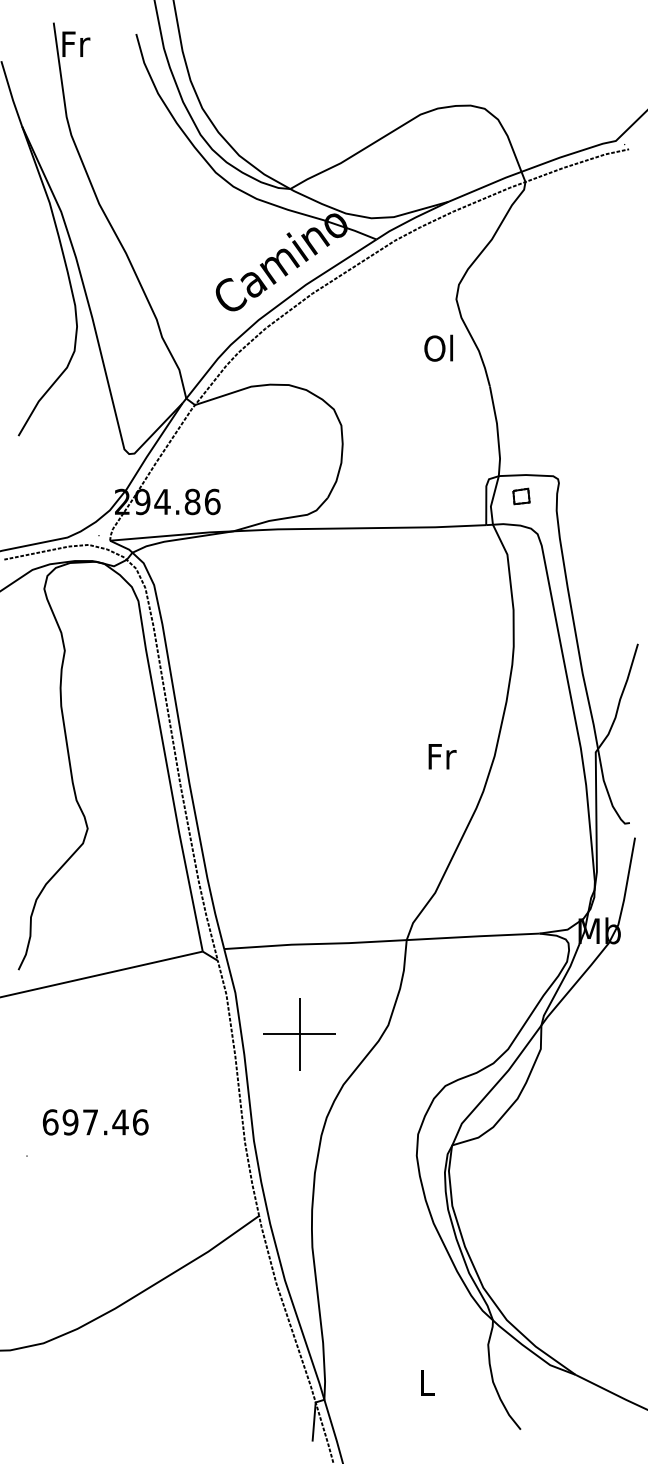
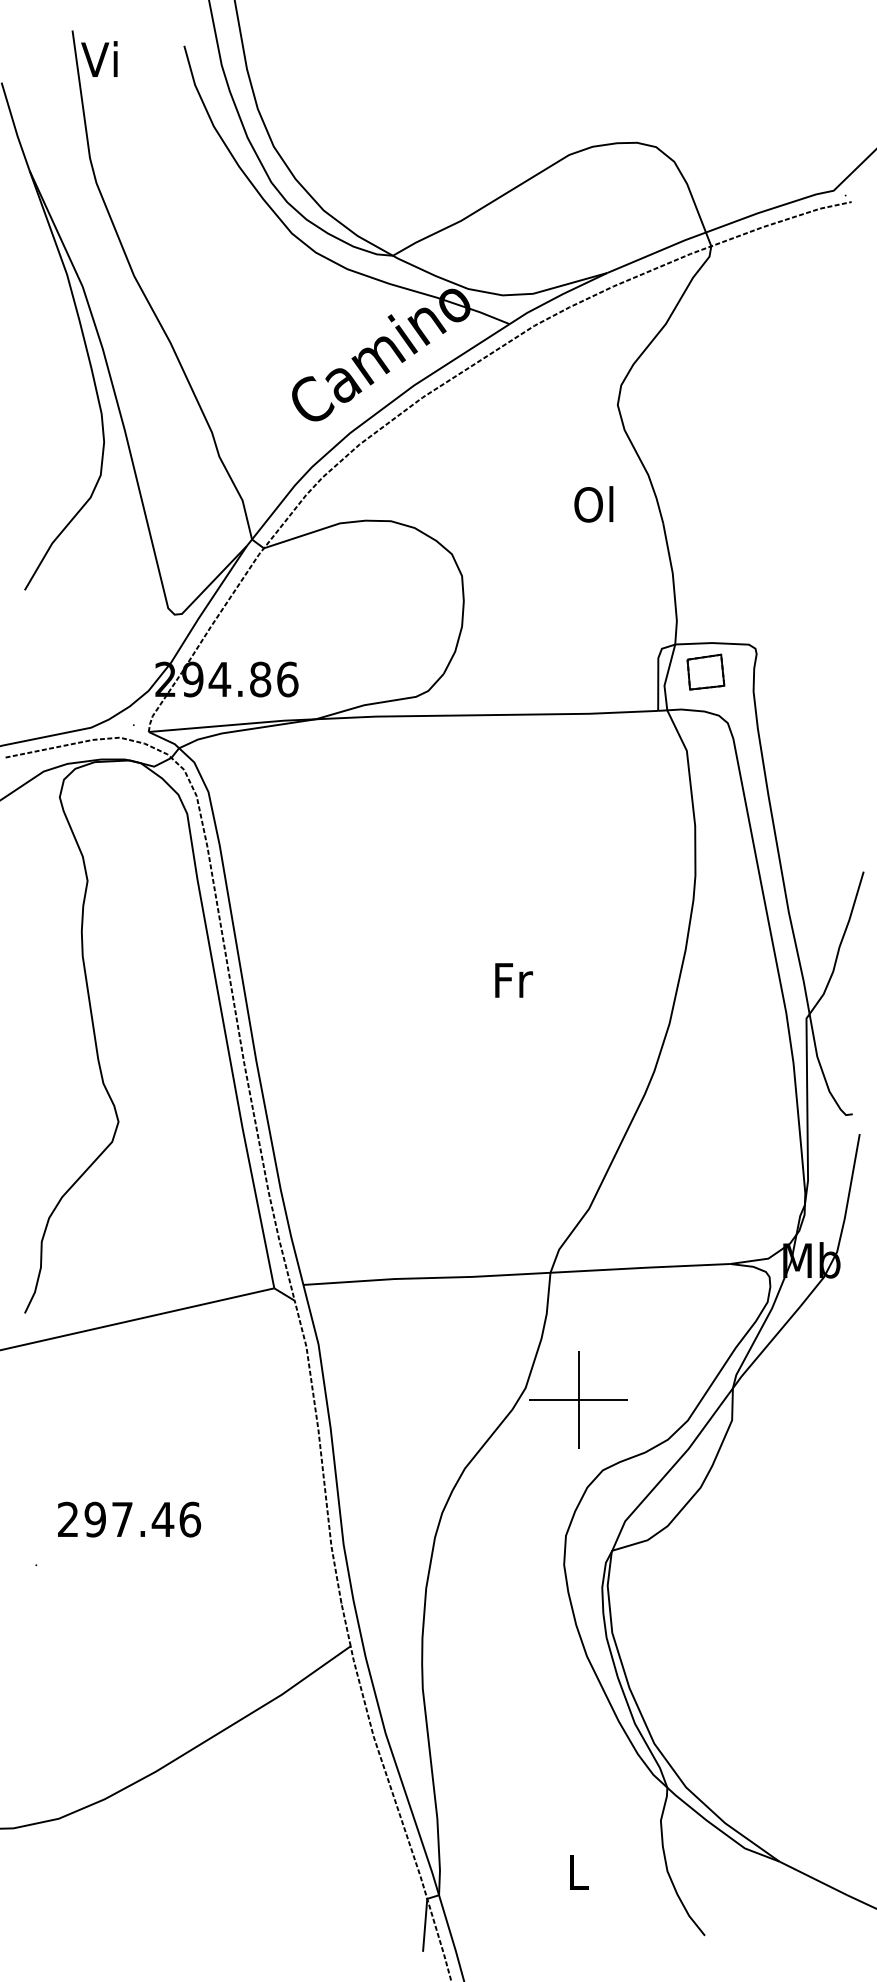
text: (75, 43) -> (101, 58), Fr -> Vi
text: (438, 348) -> (593, 504), moved
part: (521, 496) -> (705, 671), size x1.67
text: (442, 756) -> (513, 980), moved
part: (299, 1033) -> (578, 1399), moved
text: (50, 1122) -> (68, 1519), 697.46 -> 297.46

